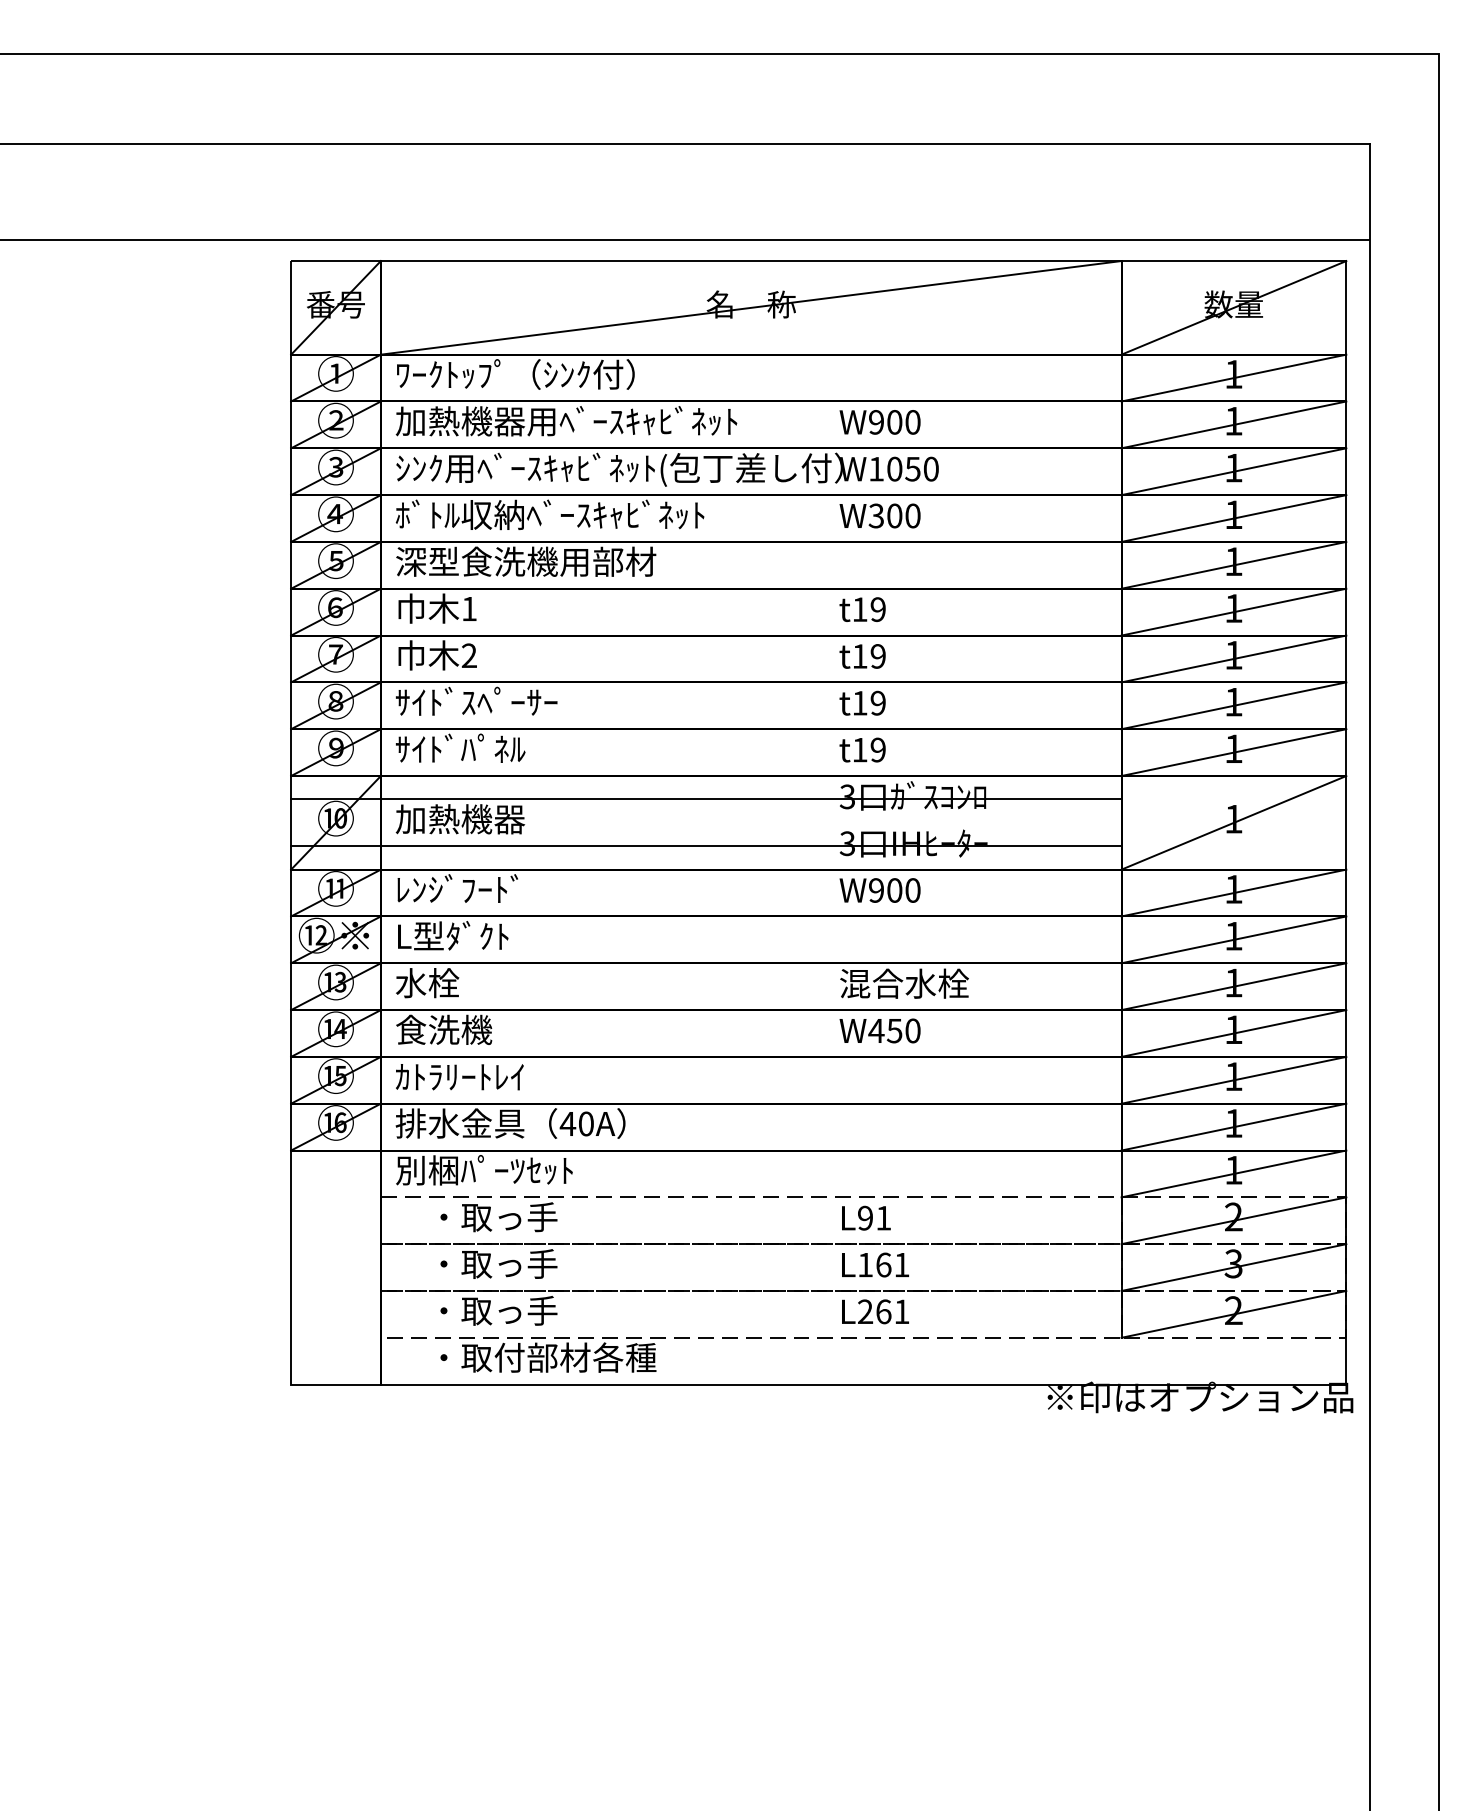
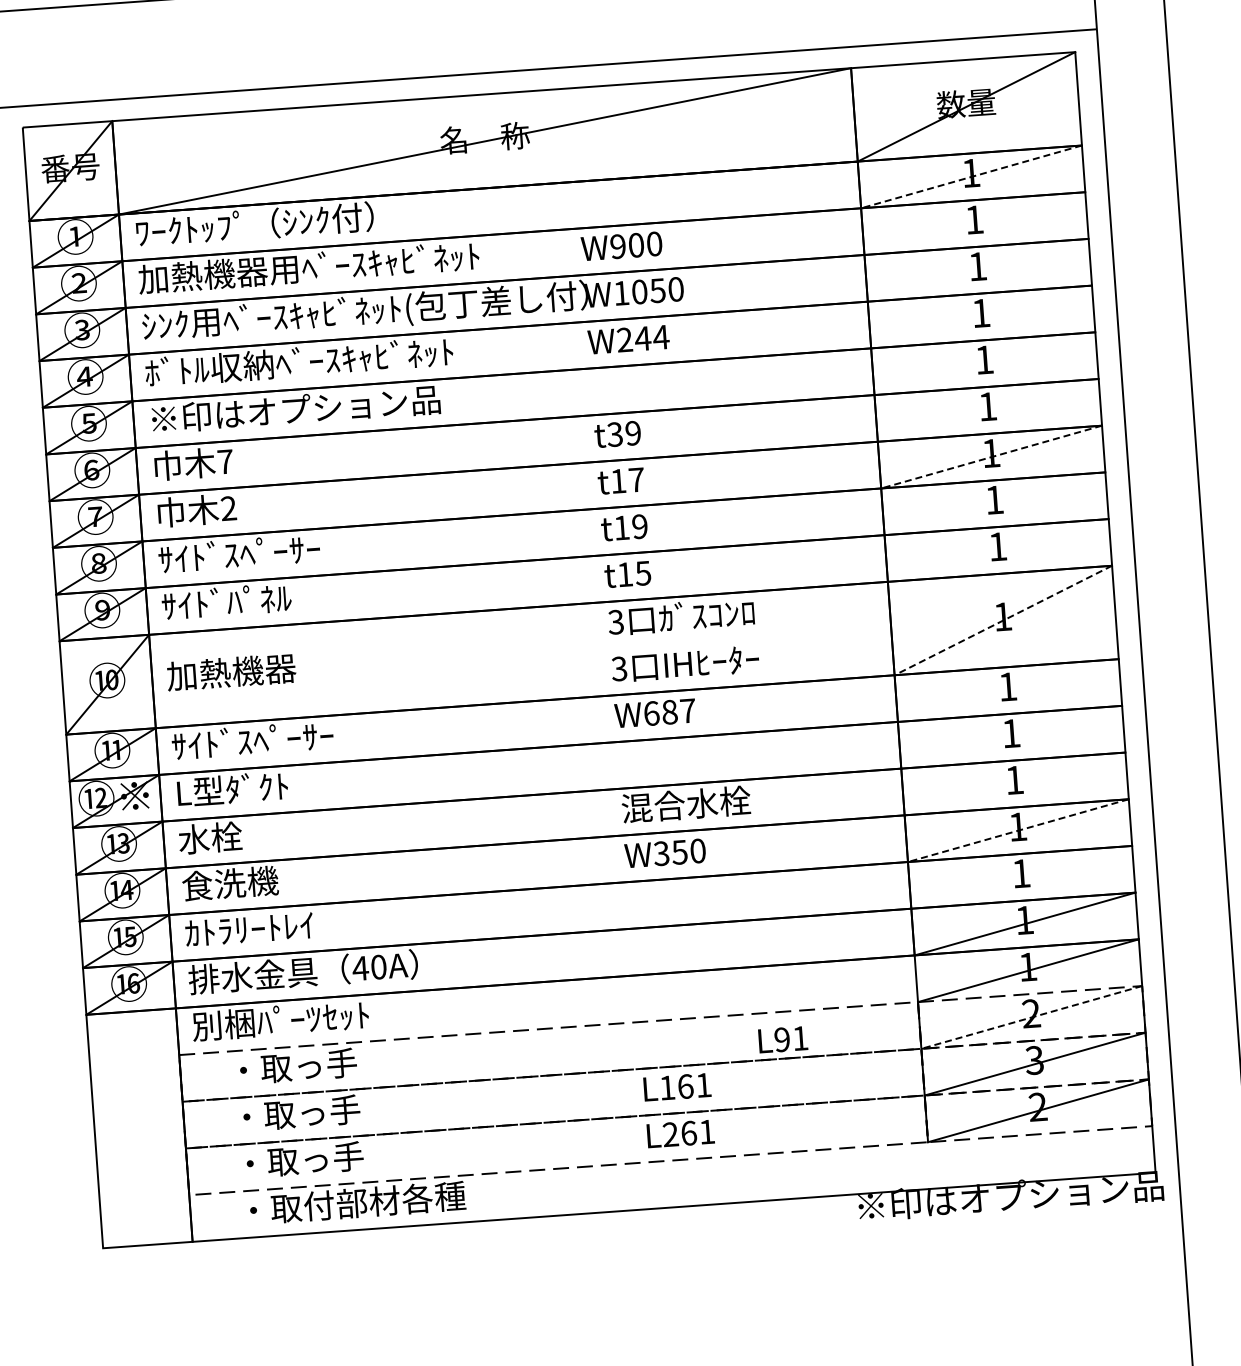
line: (1233, 378) -> (971, 177), solid -> dashed
line: (1233, 424) -> (974, 223), removed
line: (1233, 471) -> (977, 270), removed
text: (894, 515) -> (642, 338), W300 -> W244
line: (1233, 518) -> (981, 316), removed
text: (541, 561) -> (293, 409), 深型食洗機用部材 -> ※印はオプション品
line: (1233, 564) -> (984, 362), removed
text: (469, 608) -> (225, 461), 1 -> 7
text: (859, 609) -> (614, 434), t19 -> t39
line: (1233, 611) -> (987, 409), removed
text: (877, 656) -> (635, 480), t19 -> t17
line: (1233, 658) -> (991, 456), solid -> dashed
line: (1233, 705) -> (994, 503), removed
text: (877, 749) -> (642, 572), t19 -> t15
line: (1233, 752) -> (997, 550), removed
line: (706, 799) -> (475, 634), removed
line: (1233, 822) -> (1002, 620), solid -> dashed
line: (706, 846) -> (478, 681), removed
text: (476, 888) -> (252, 740), ﾚﾝｼﾞﾌｰﾄﾞ -> ｻｲﾄﾞｽﾍﾟｰｻｰ
text: (894, 890) -> (669, 712), W900 -> W687
line: (1233, 892) -> (1007, 690), removed
line: (1233, 939) -> (1011, 736), removed
line: (1233, 986) -> (1014, 783), removed
text: (876, 1030) -> (661, 853), W450 -> W350
line: (1233, 1033) -> (1017, 830), solid -> dashed
line: (1233, 1079) -> (1021, 876), removed
text: (866, 1217) -> (783, 1038), moved
line: (1233, 1220) -> (1031, 1017), solid -> dashed

